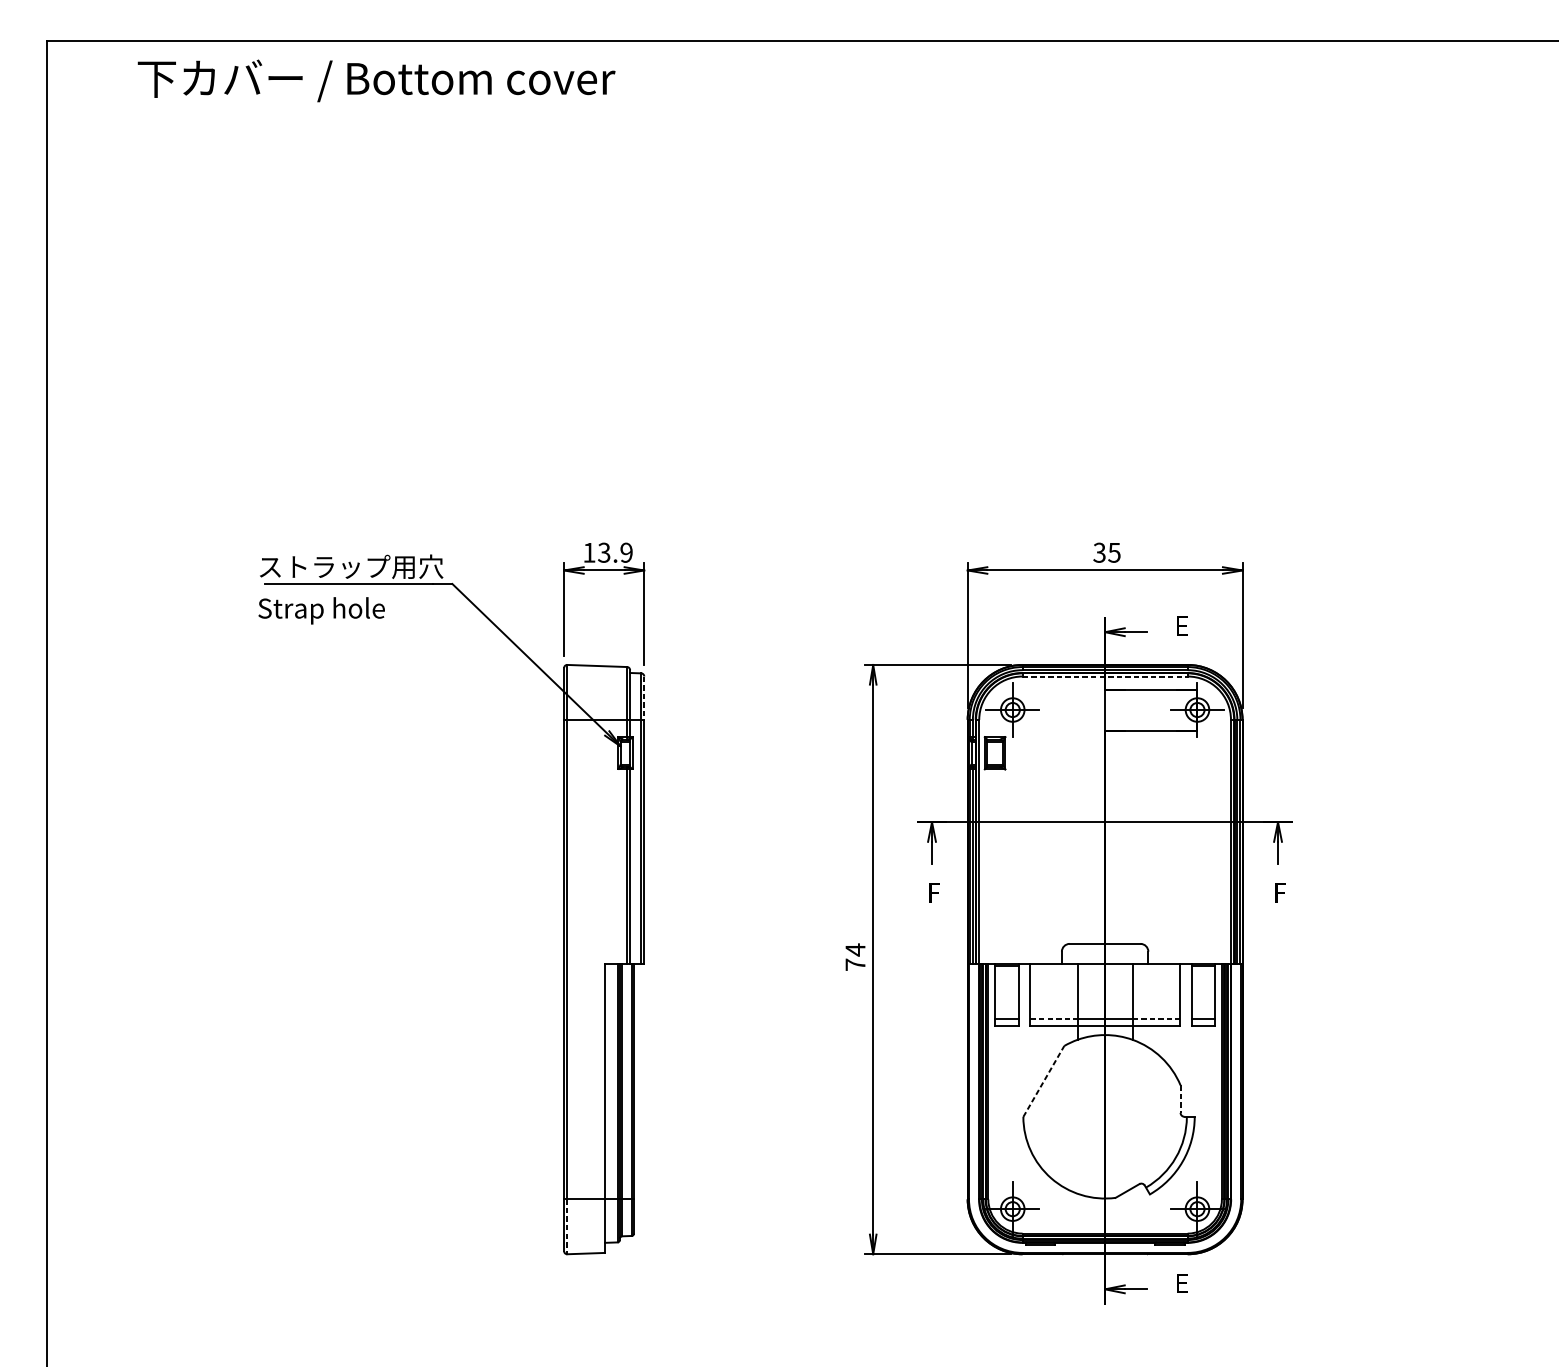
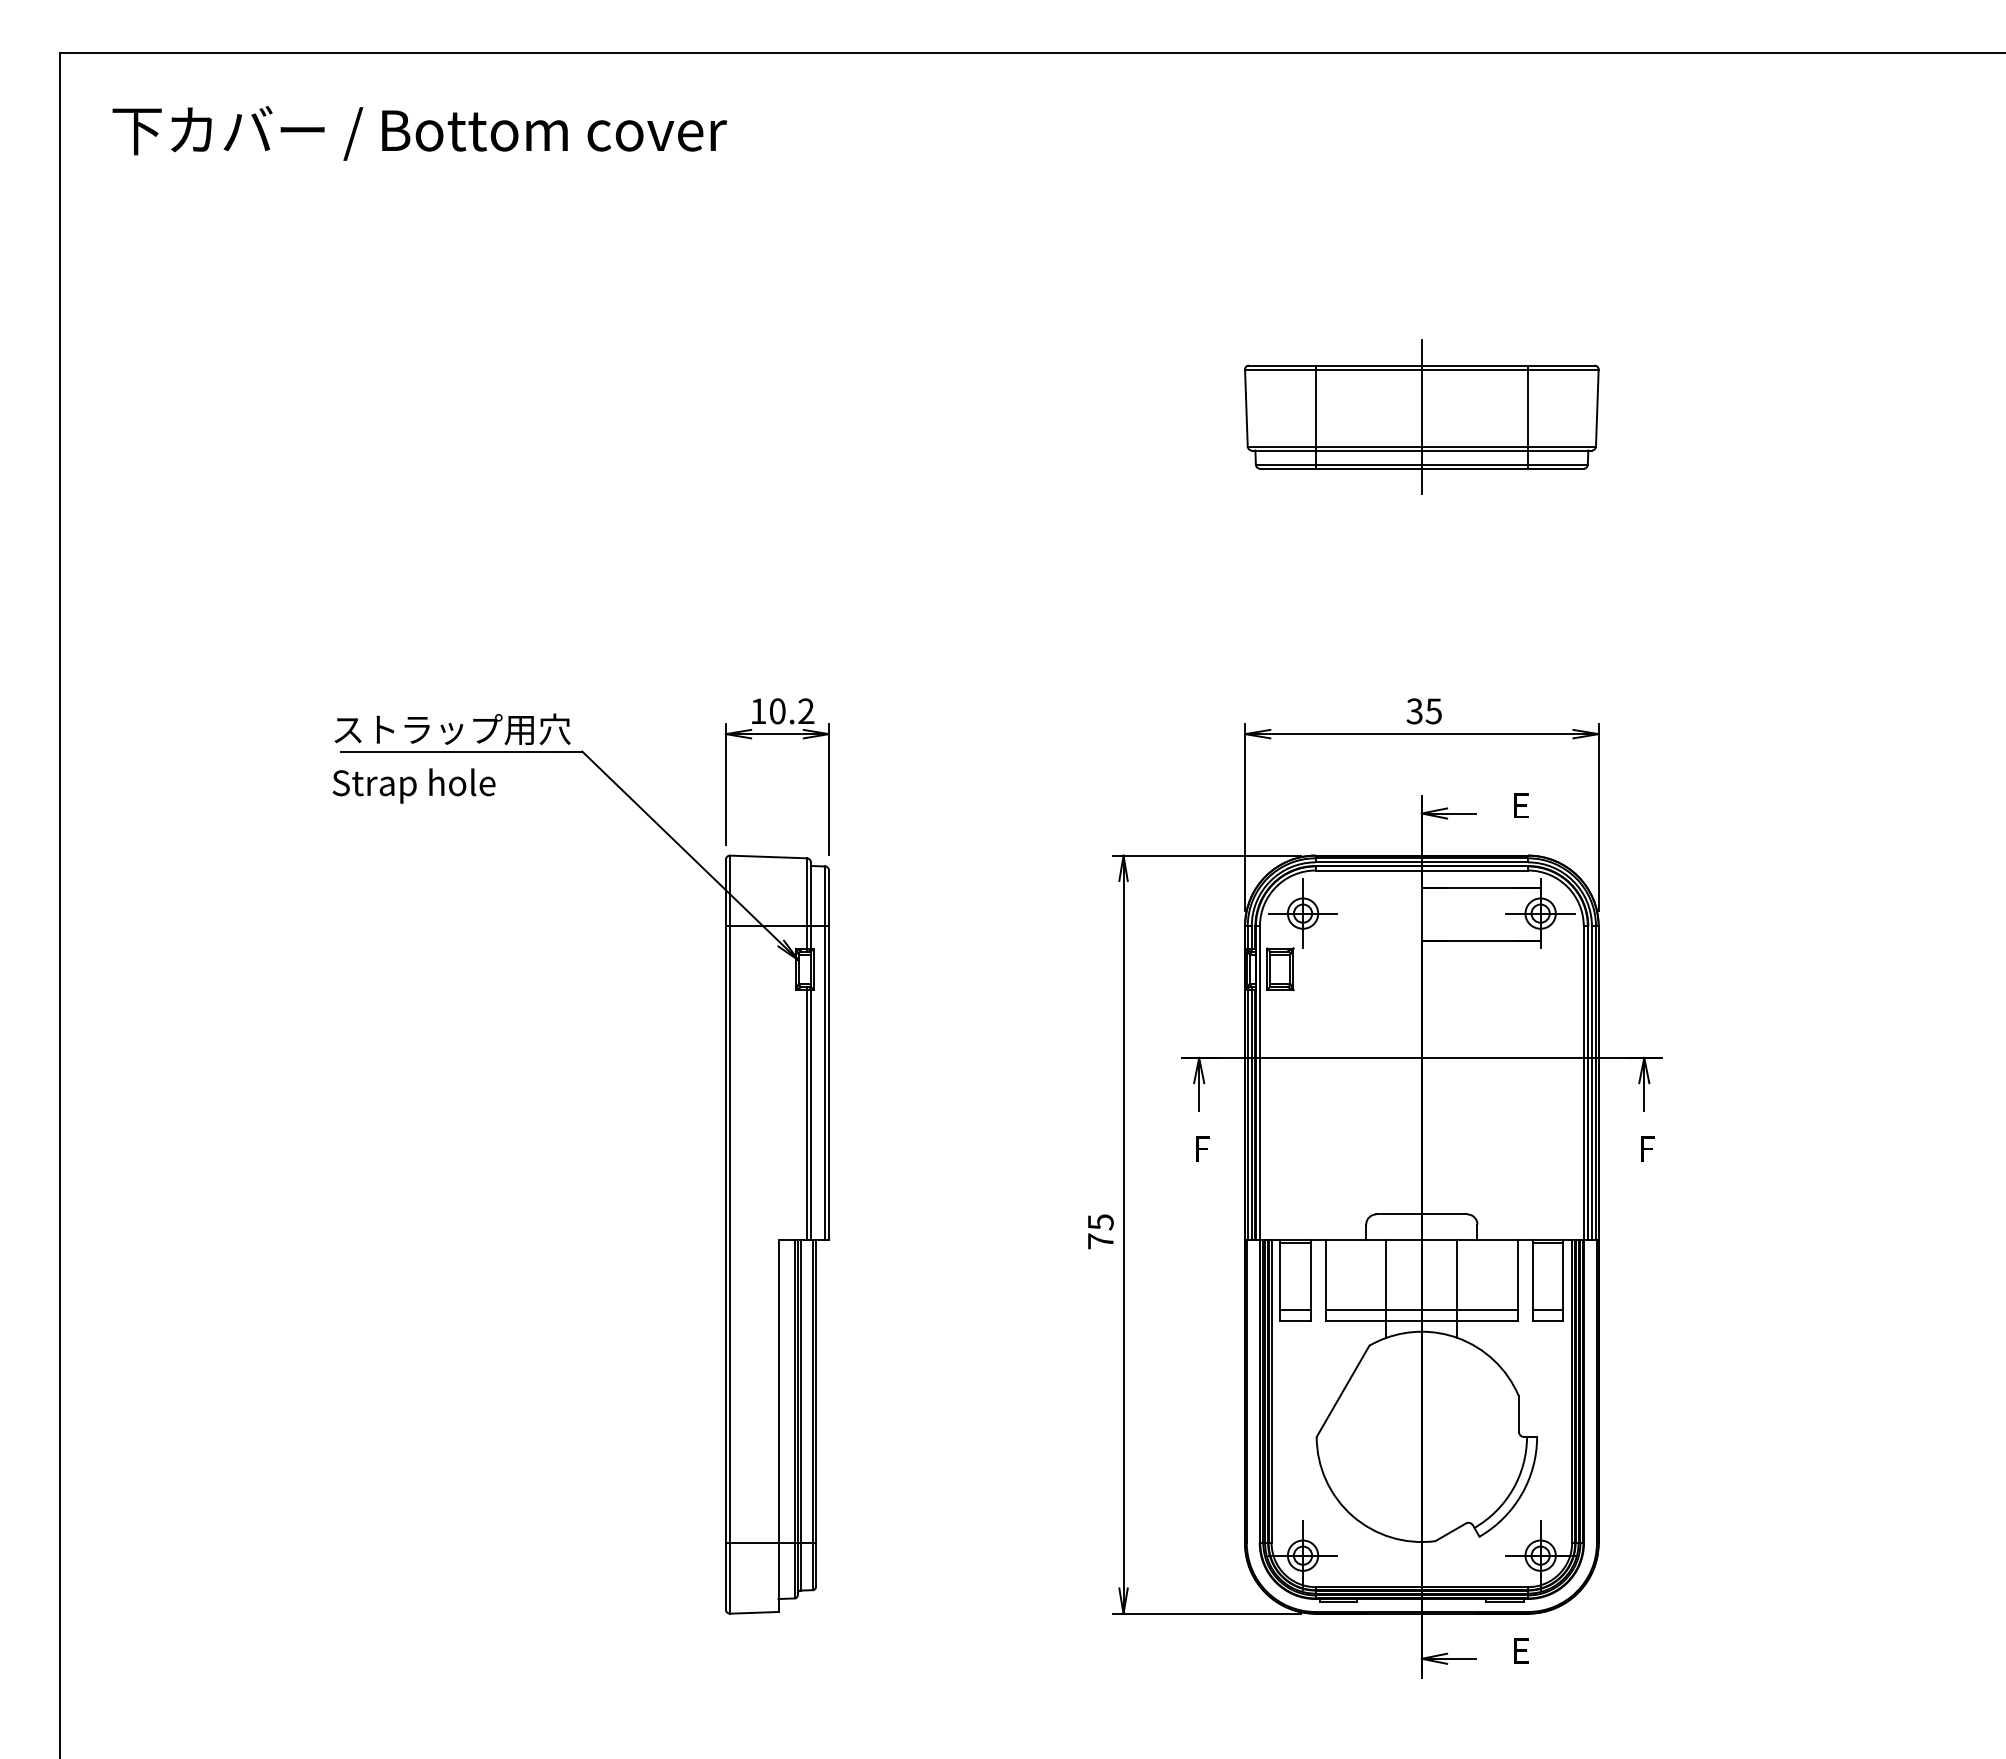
text: (376, 81) -> (419, 133), moved
part: (1104, 323) -> (1421, 416), added
text: (615, 552) -> (791, 711), 13.9 -> 10.2
line: (1105, 676) -> (1422, 870), dashed -> solid
line: (644, 698) -> (829, 898), dashed -> solid
text: (855, 950) -> (1100, 1222), 74 -> 75
line: (1054, 1018) -> (1356, 1310), dashed -> solid
line: (1156, 1018) -> (1488, 1310), dashed -> solid
line: (1044, 1081) -> (1343, 1391), dashed -> solid
line: (1180, 1099) -> (1518, 1414), dashed -> solid
line: (567, 1226) -> (730, 1578), dashed -> solid

